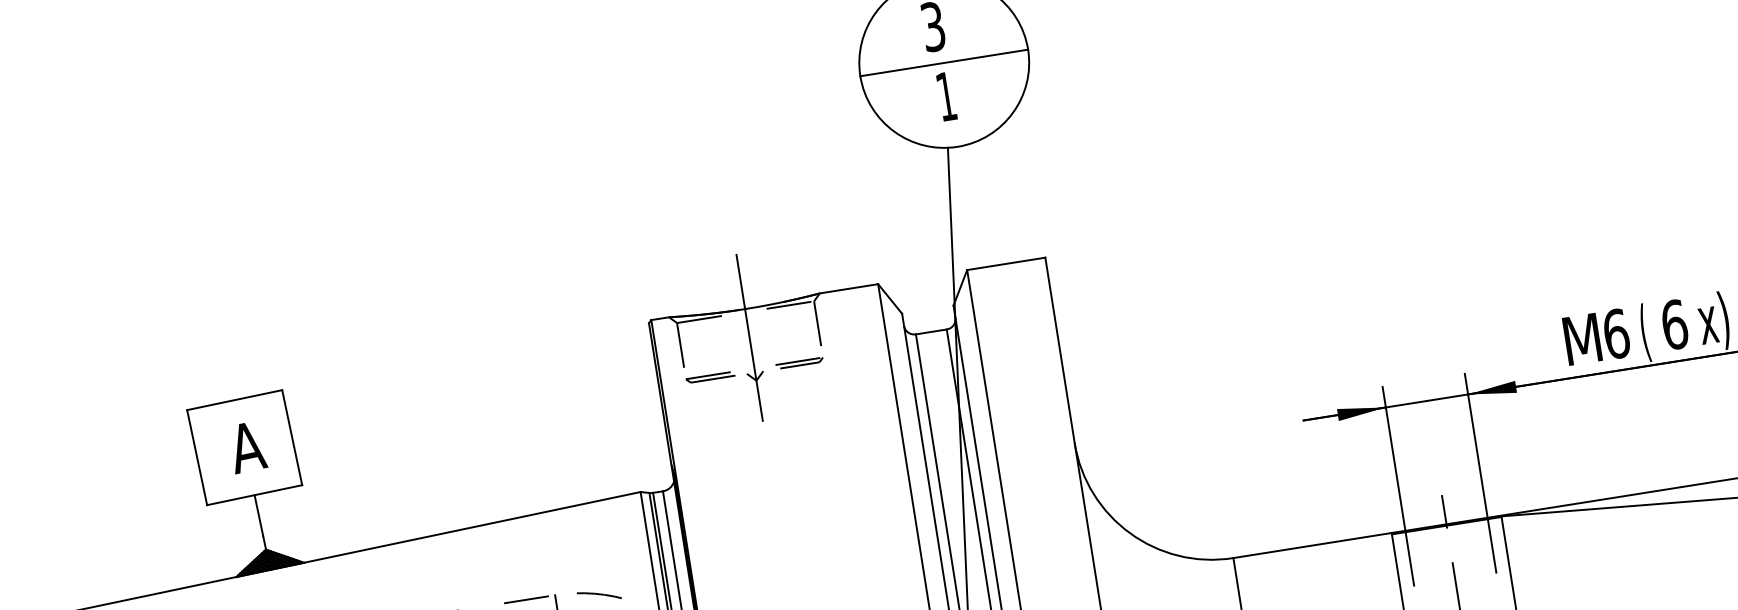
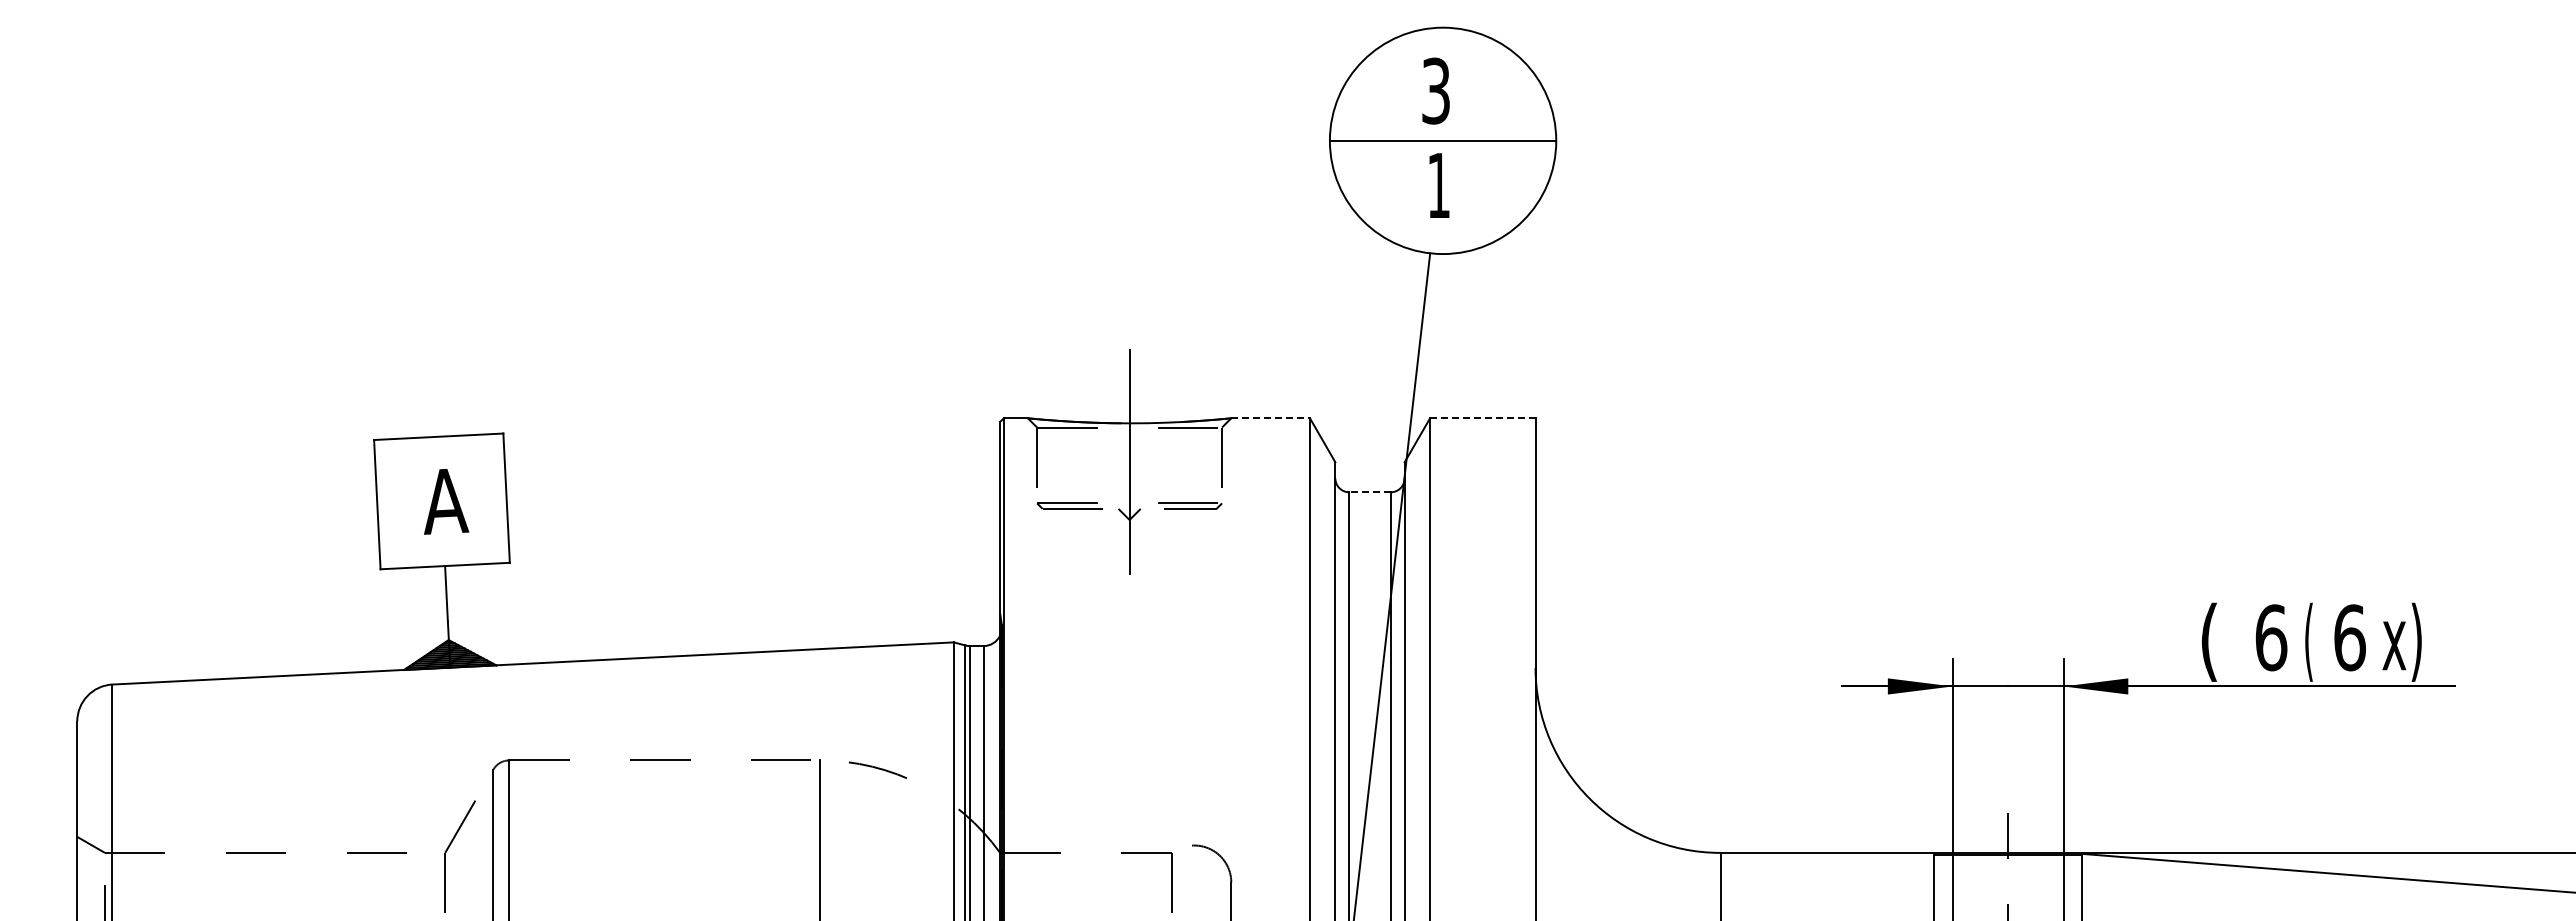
line: (1006, 264) -> (1482, 418), solid -> dashed
line: (849, 288) -> (1271, 418), solid -> dashed
line: (931, 332) -> (1370, 492), solid -> dashed
text: (1582, 342) -> (2224, 641), M -> (

